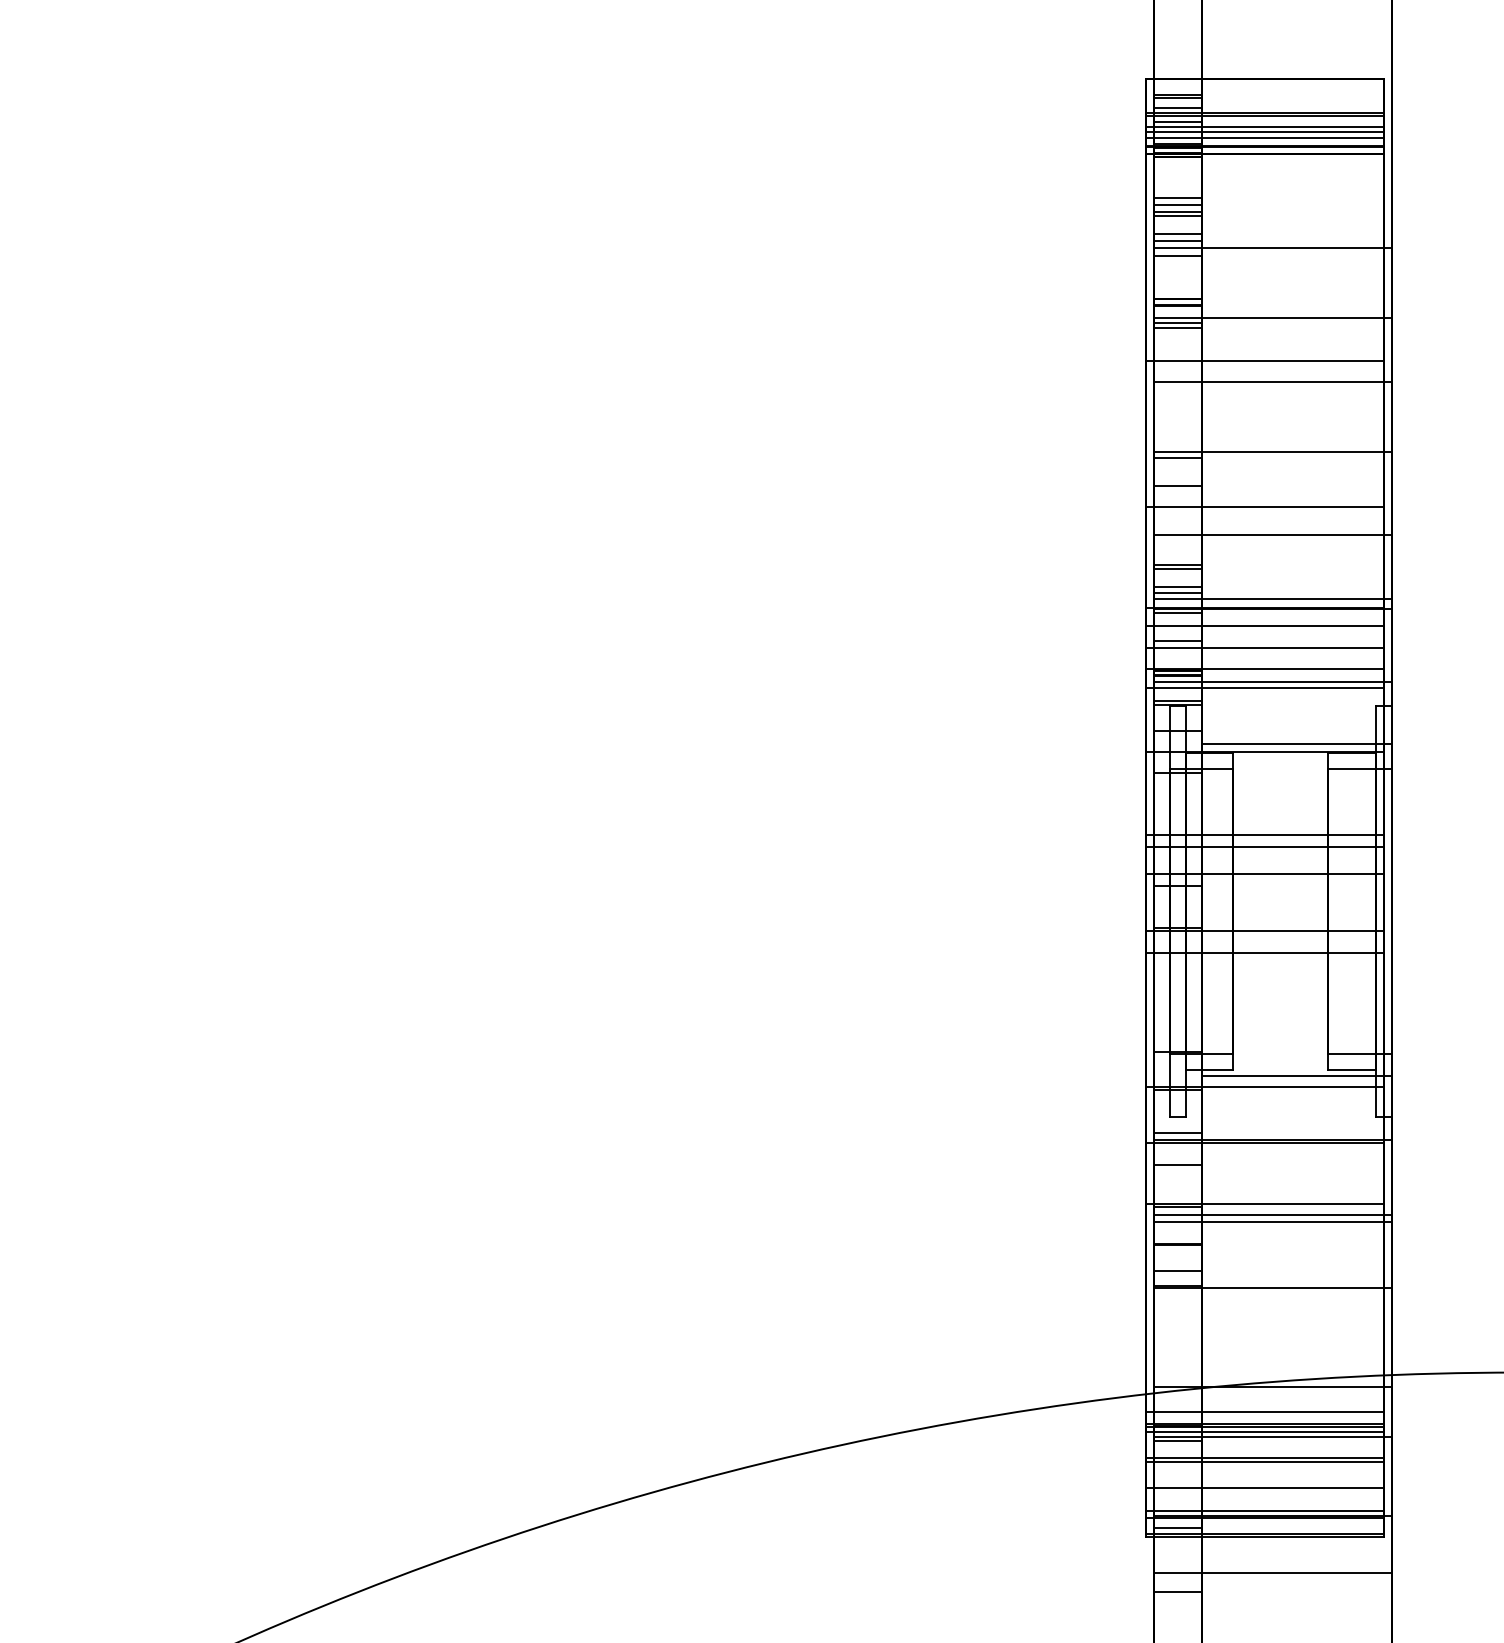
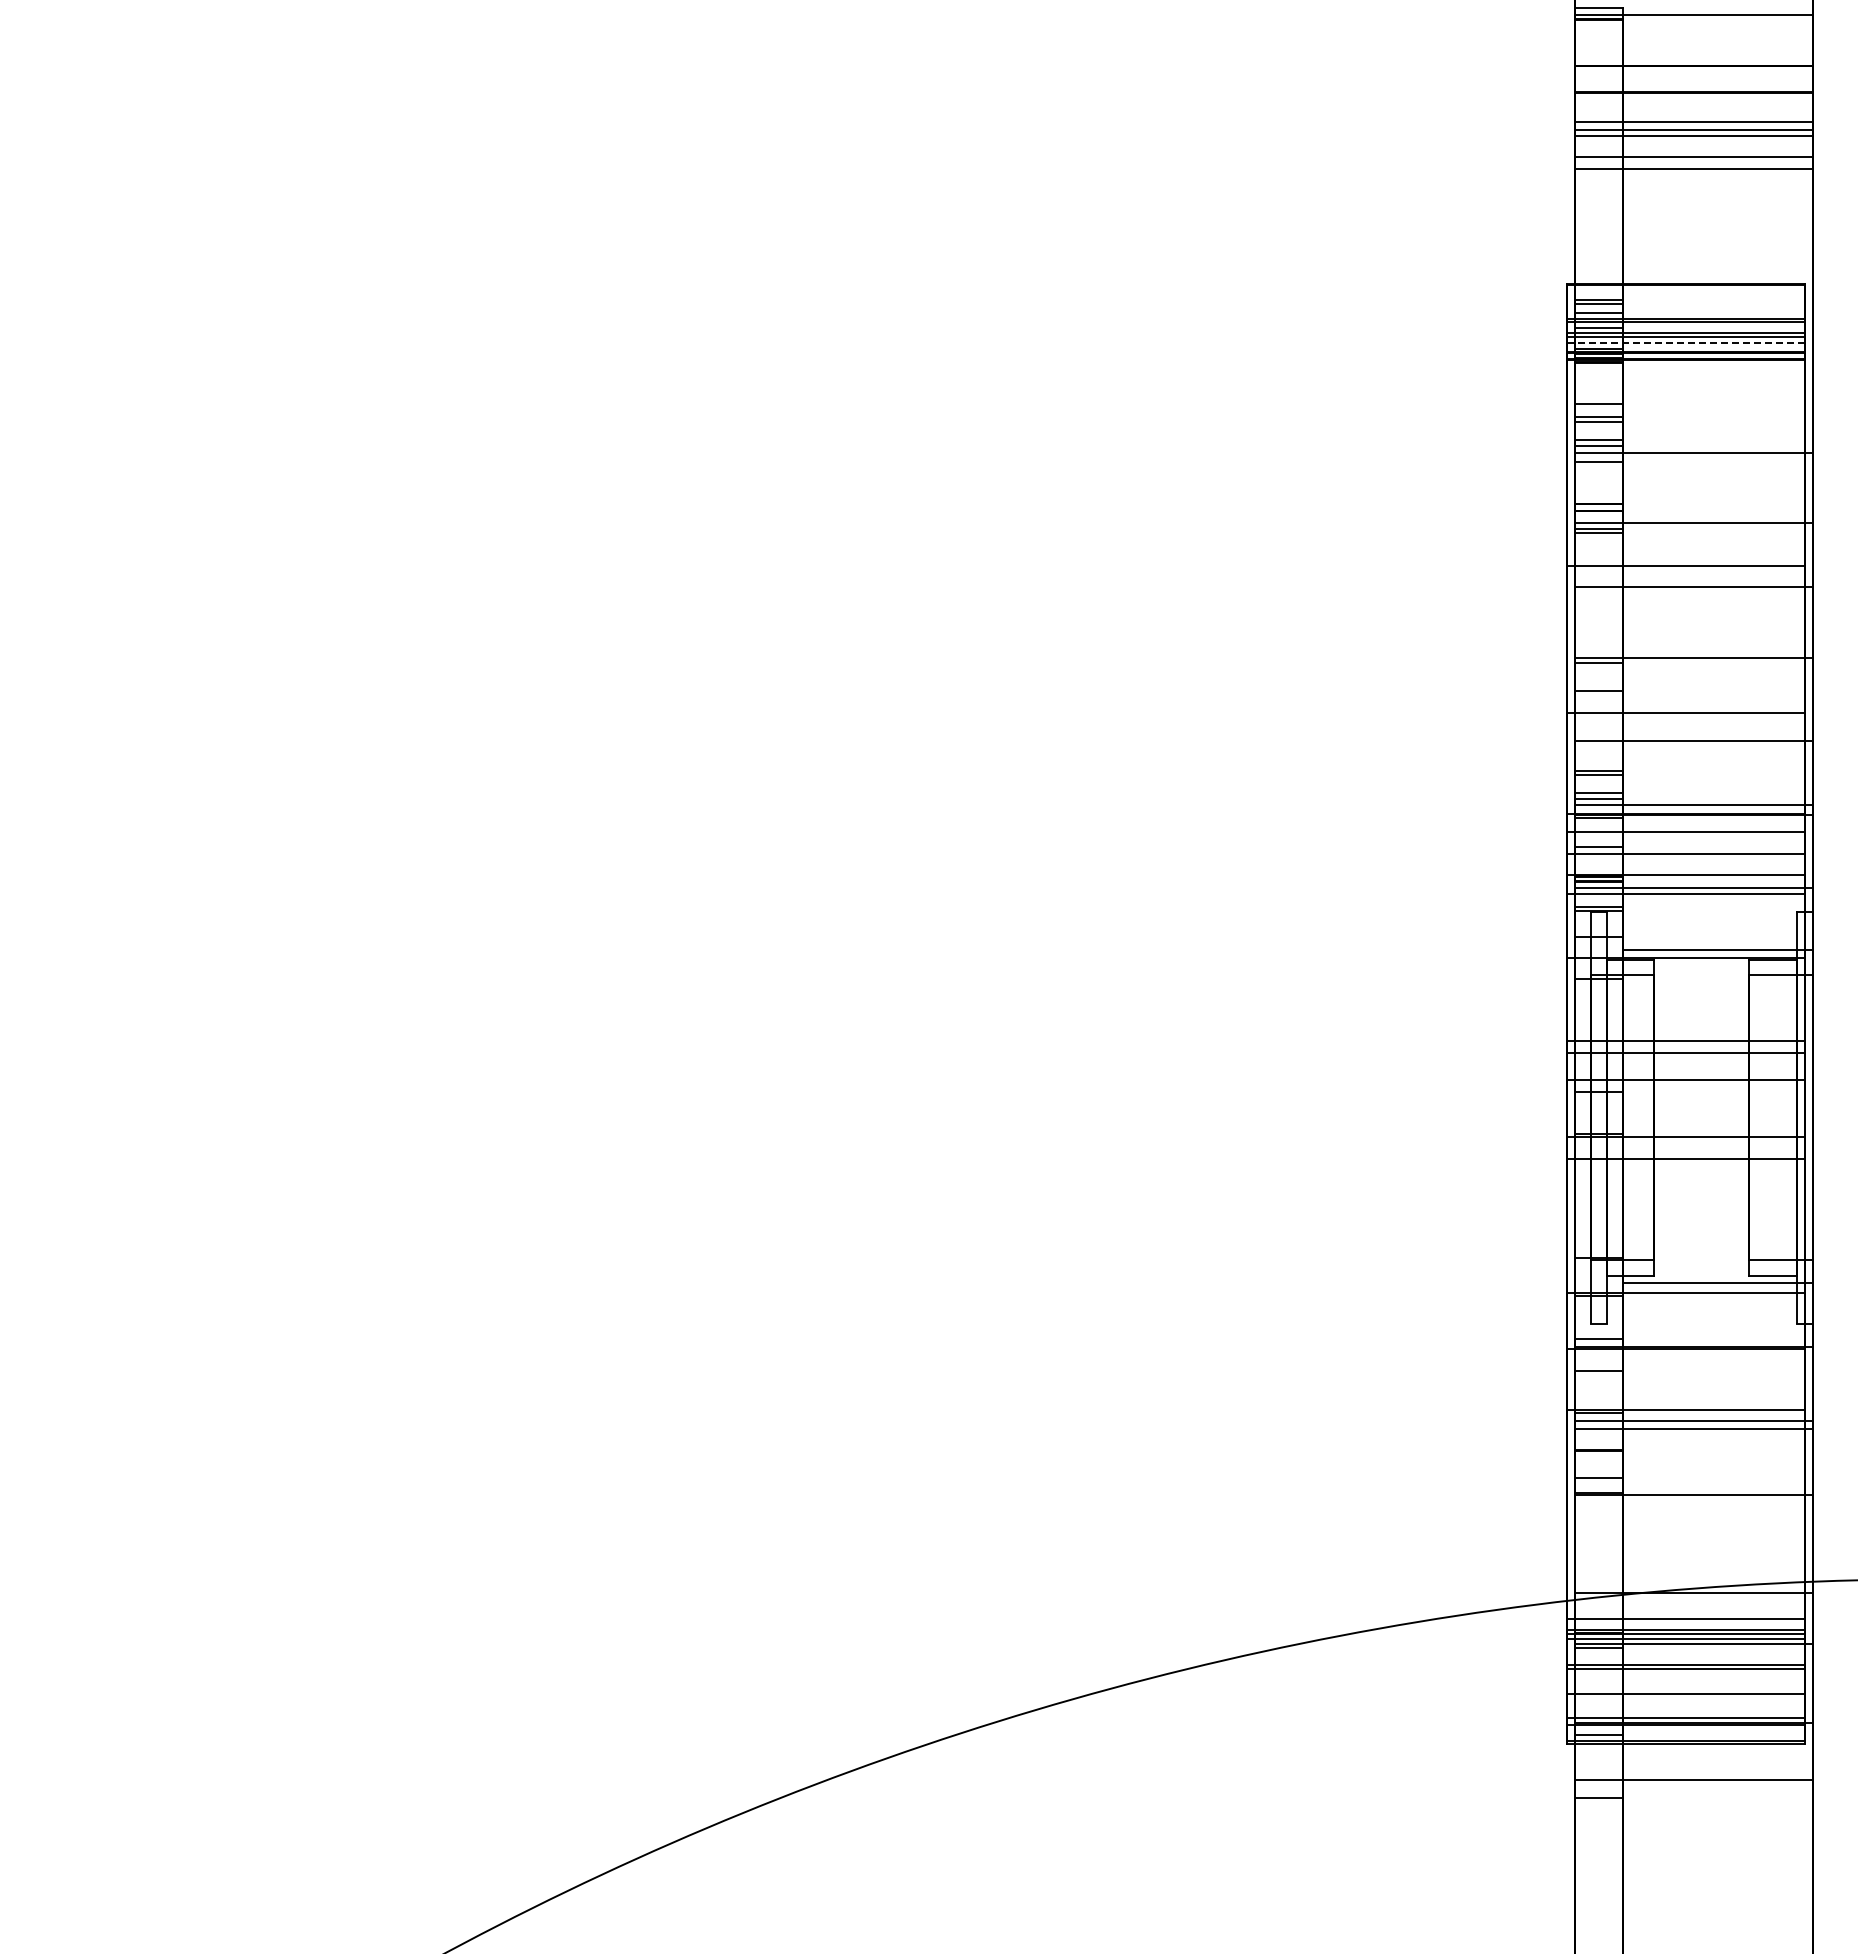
line: (1264, 138) -> (1685, 343), solid -> dashed
line: (1177, 205) -> (1598, 410), removed

